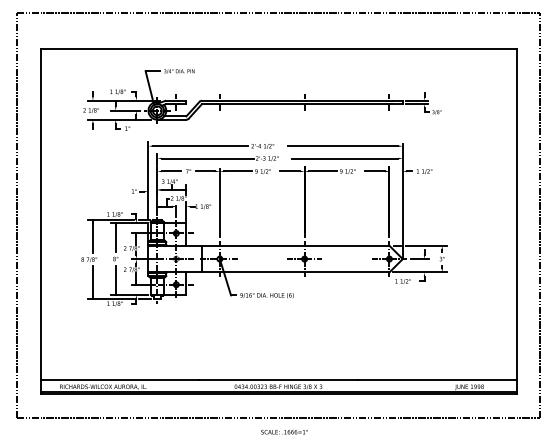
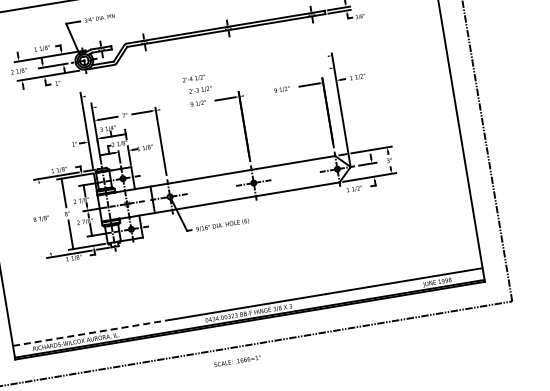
line: (199, 146) -> (131, 89), removed
line: (342, 146) -> (272, 65), removed
line: (207, 158) -> (141, 99), removed
line: (345, 158) -> (277, 77), removed
line: (238, 171) -> (174, 107), removed
line: (323, 171) -> (258, 93), removed
line: (92, 236) -> (40, 195), removed
line: (92, 282) -> (48, 240), removed
line: (120, 380) -> (91, 332), solid -> dashed
text: (284, 432) -> (237, 361), moved

